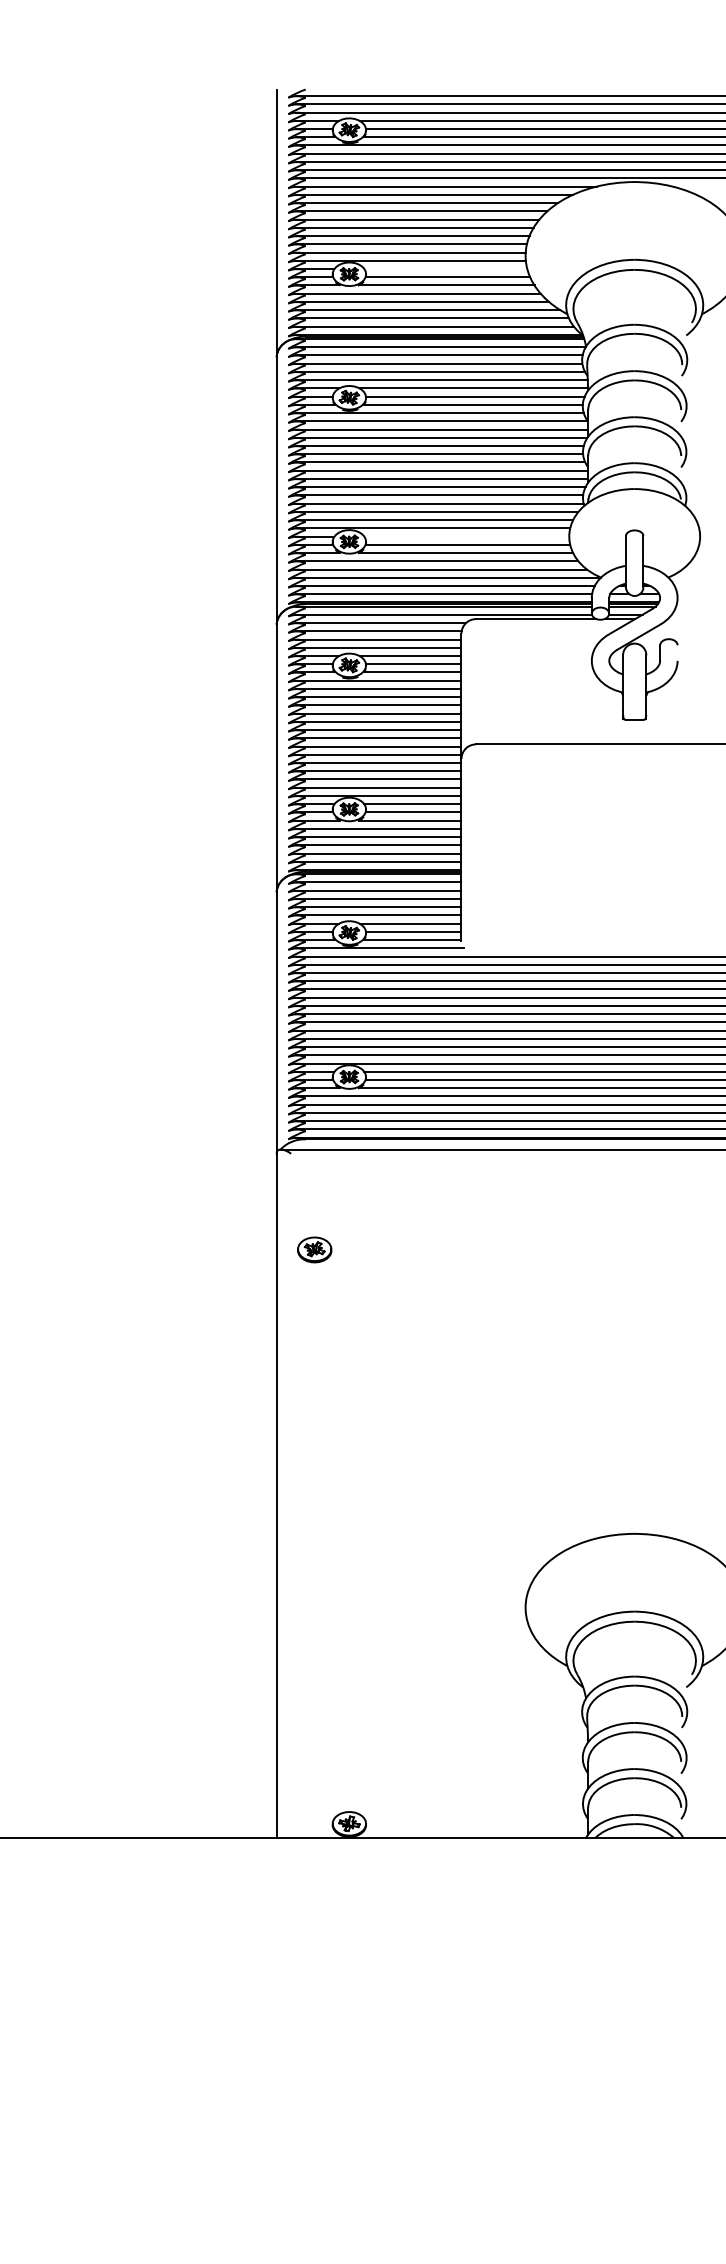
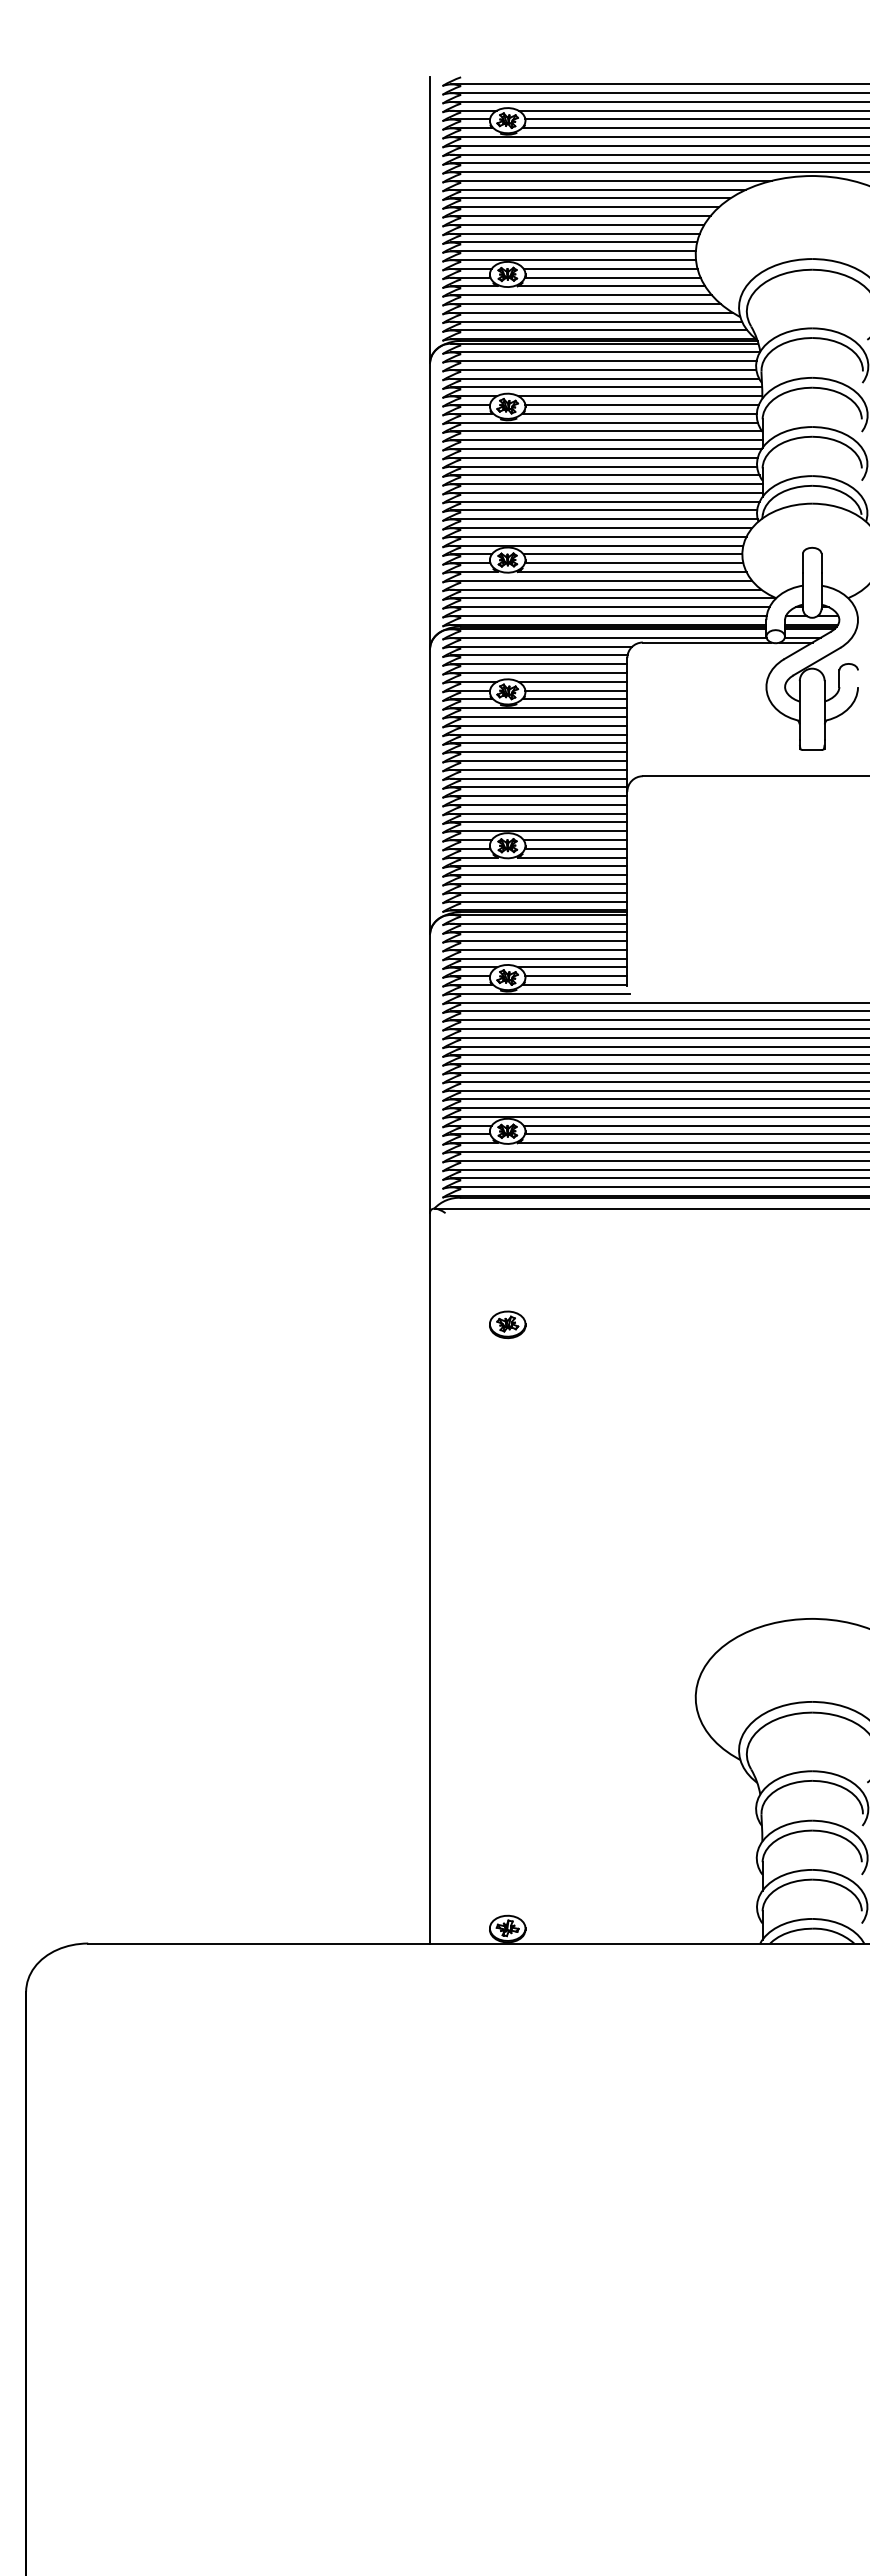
line: (445, 268) -> (610, 268), added
line: (466, 536) -> (632, 554), added
part: (314, 1249) -> (507, 1324), moved

